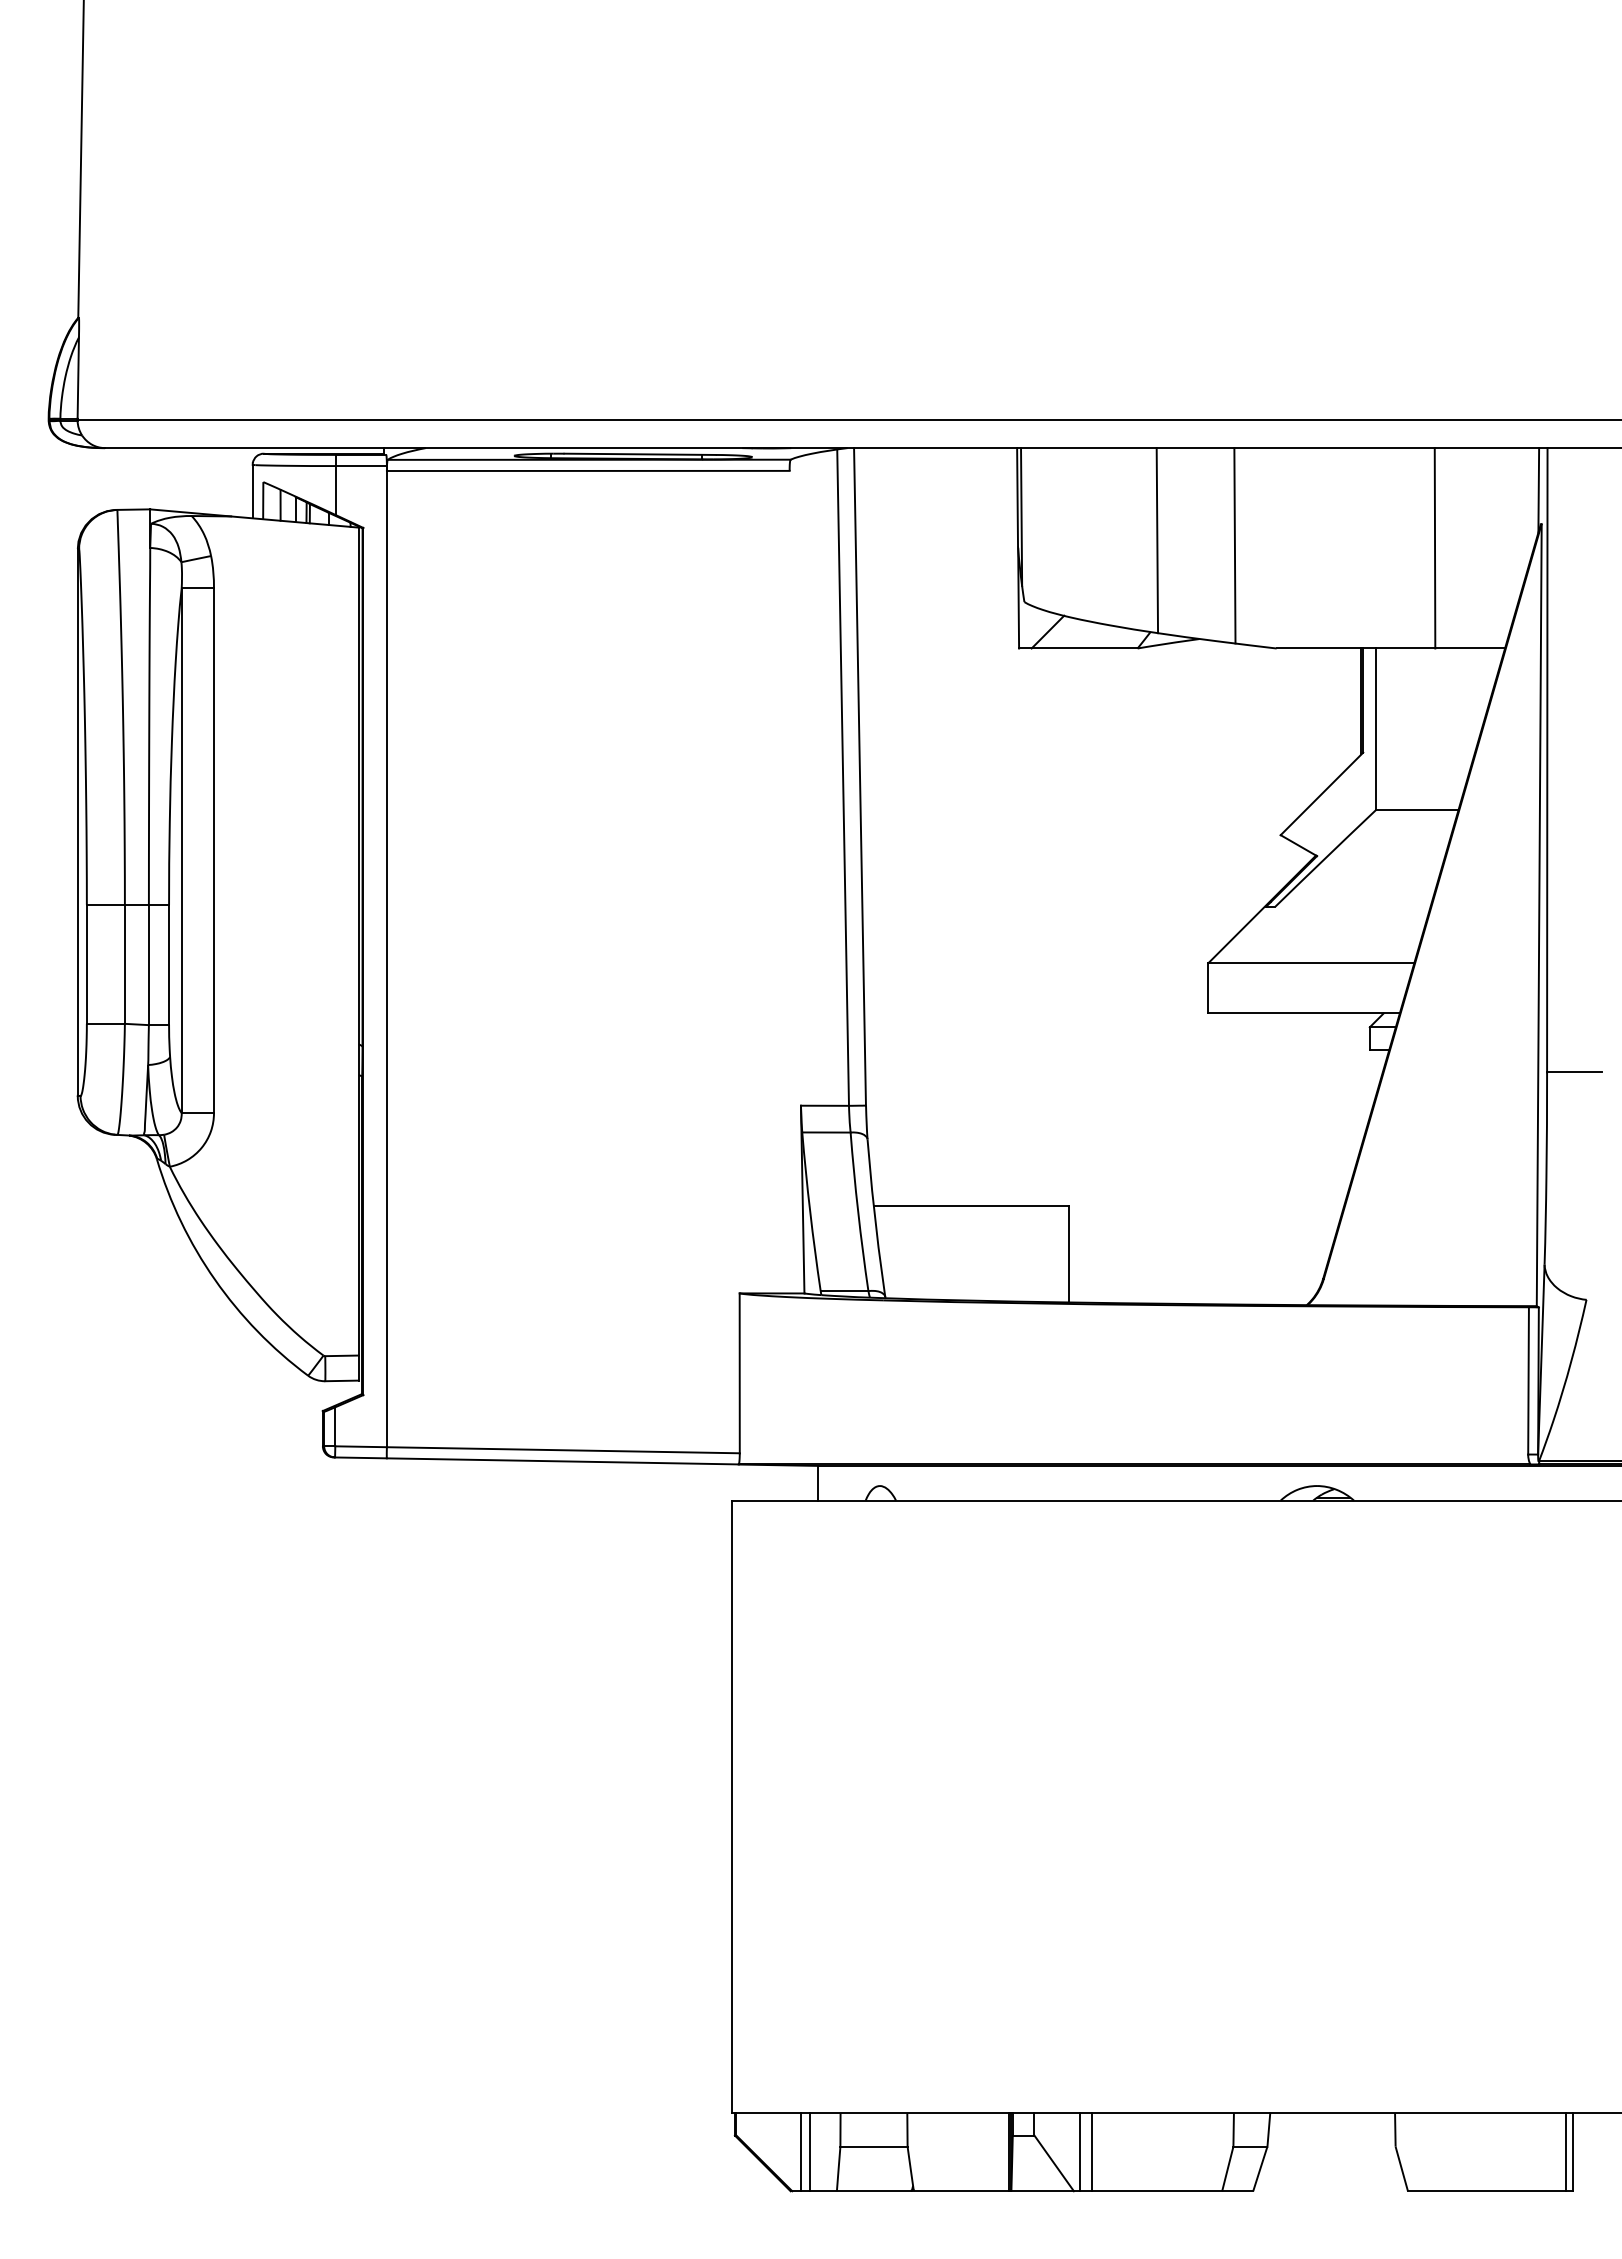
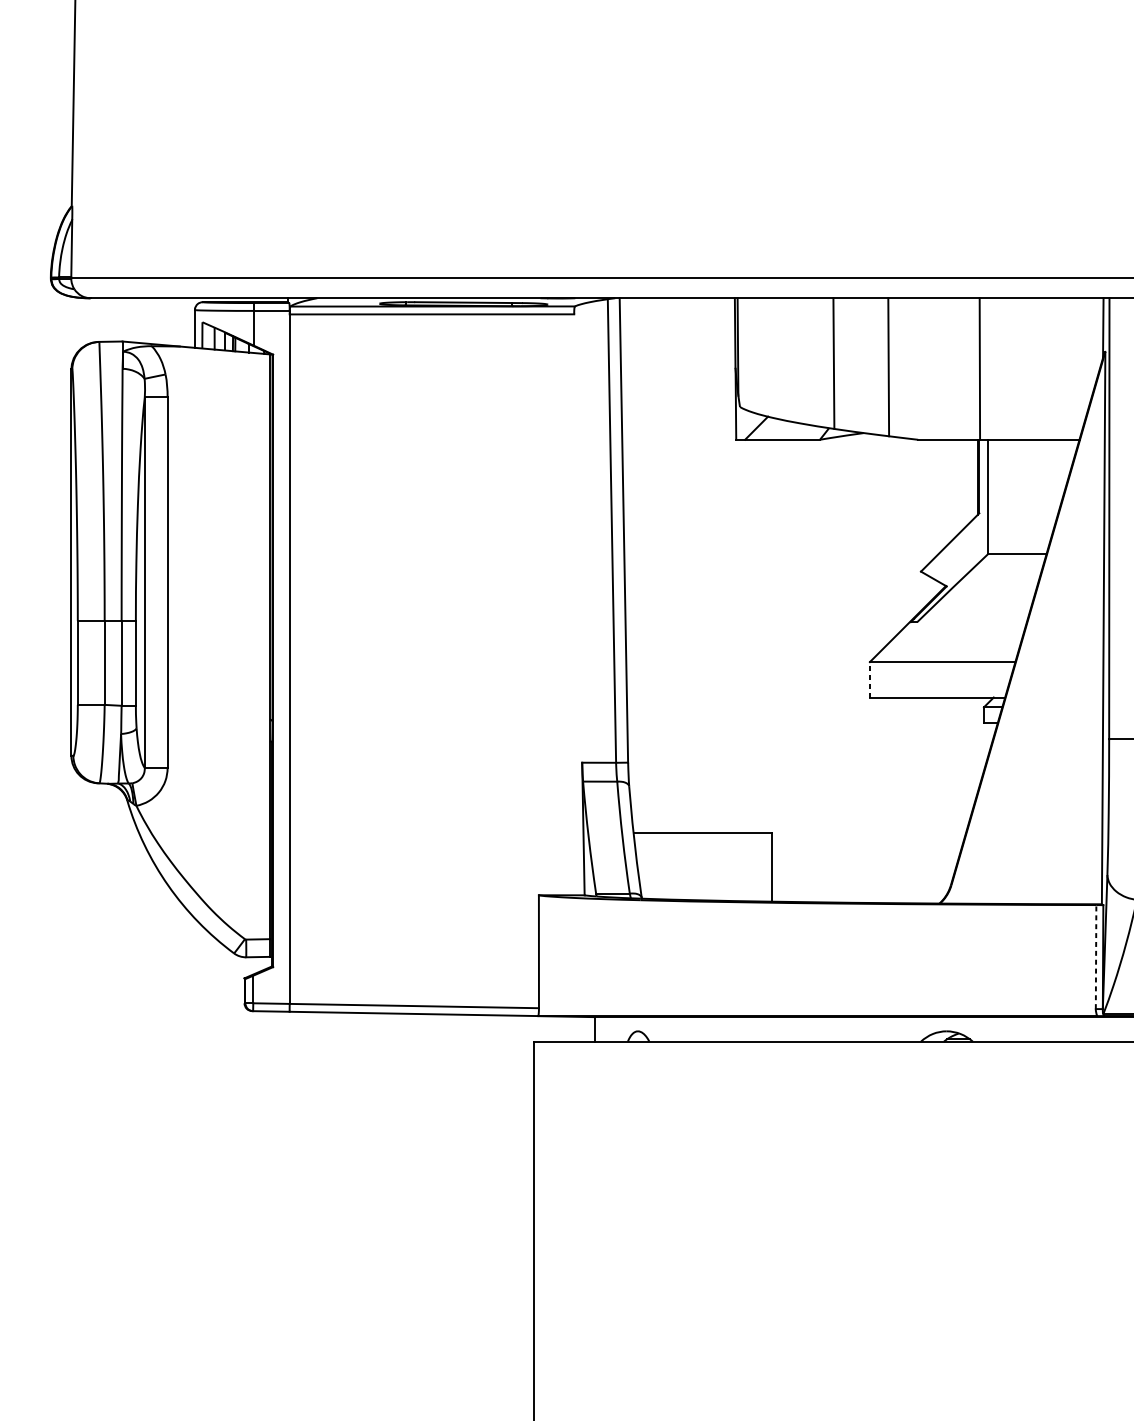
line: (1434, 548) -> (979, 369), moved
line: (1208, 987) -> (870, 679), solid -> dashed
line: (1528, 1380) -> (1096, 956), solid -> dashed

